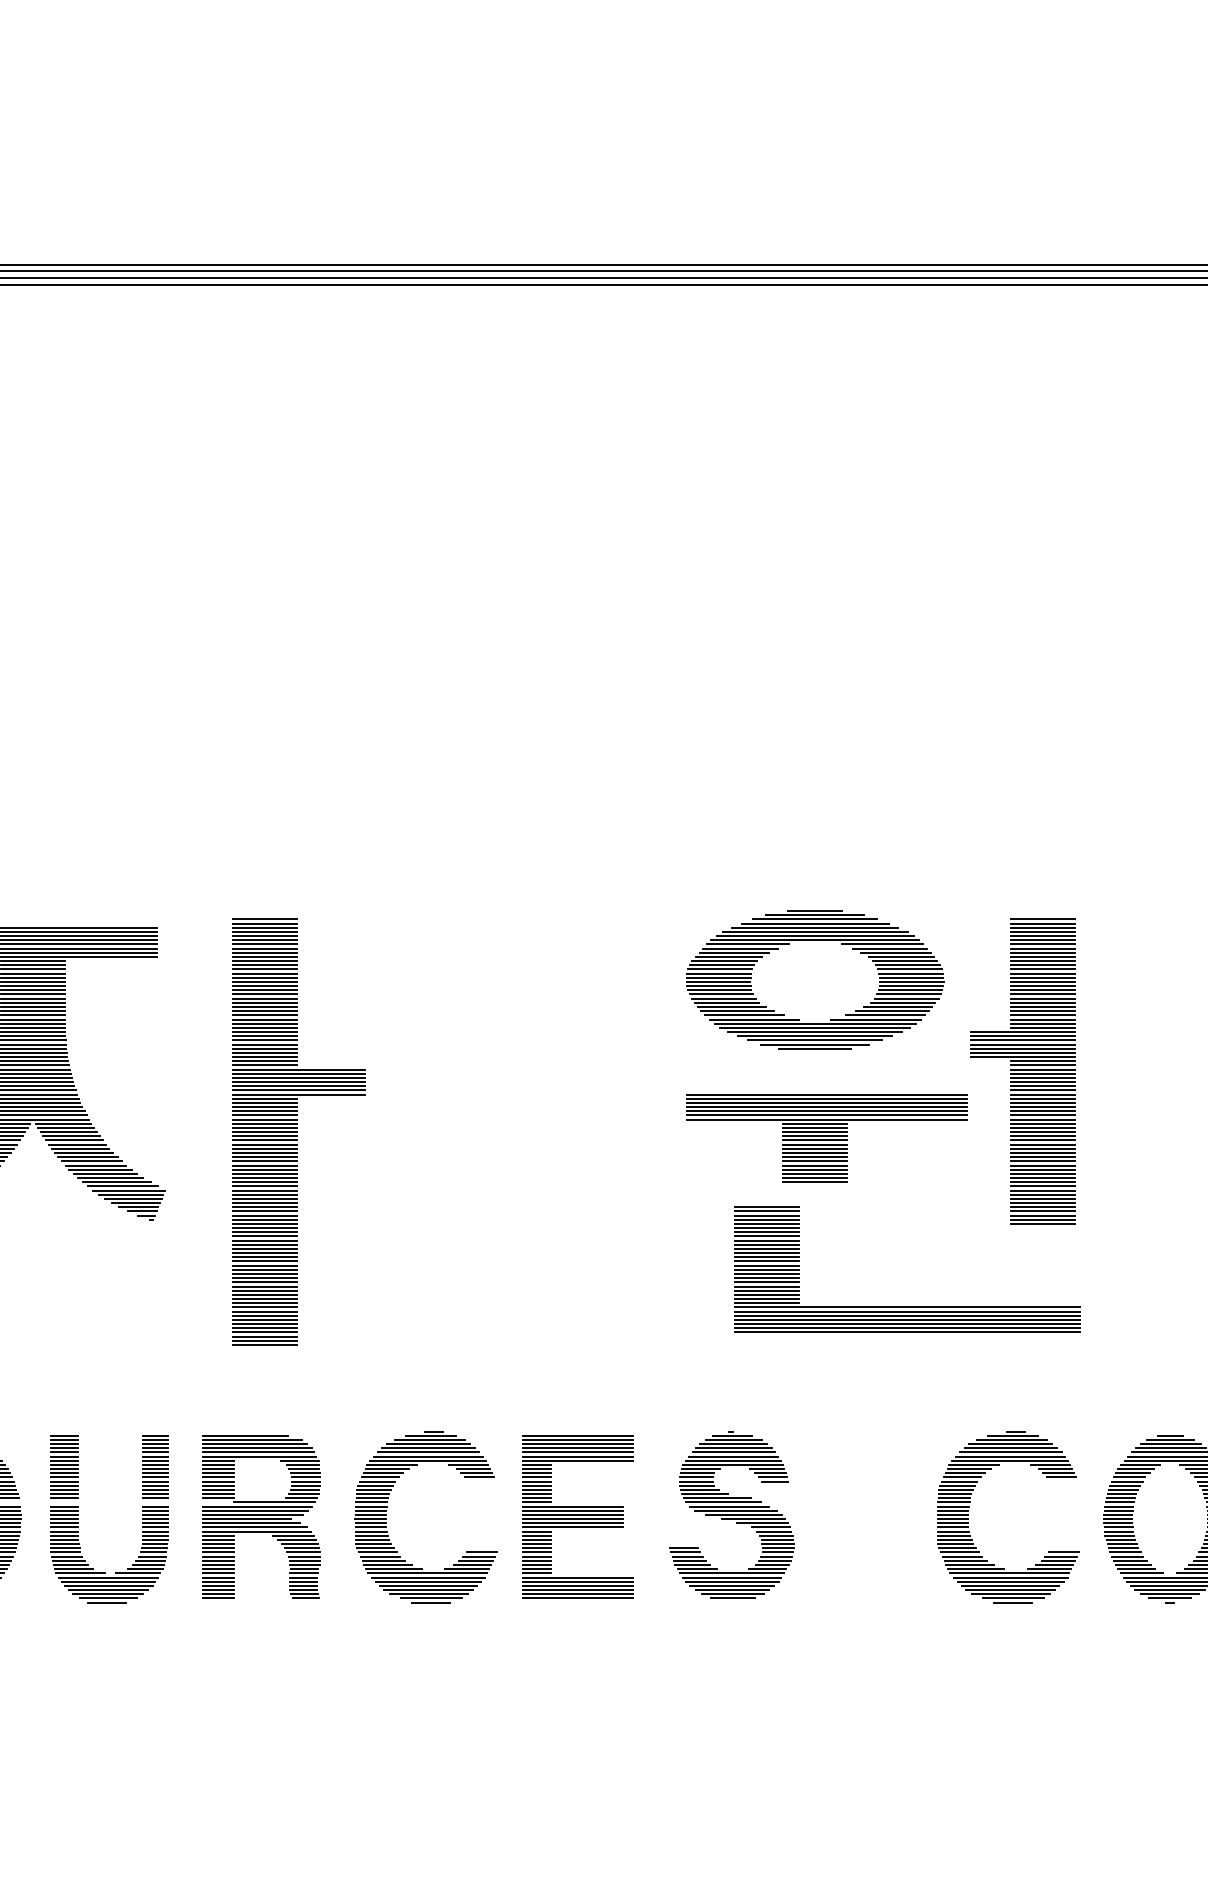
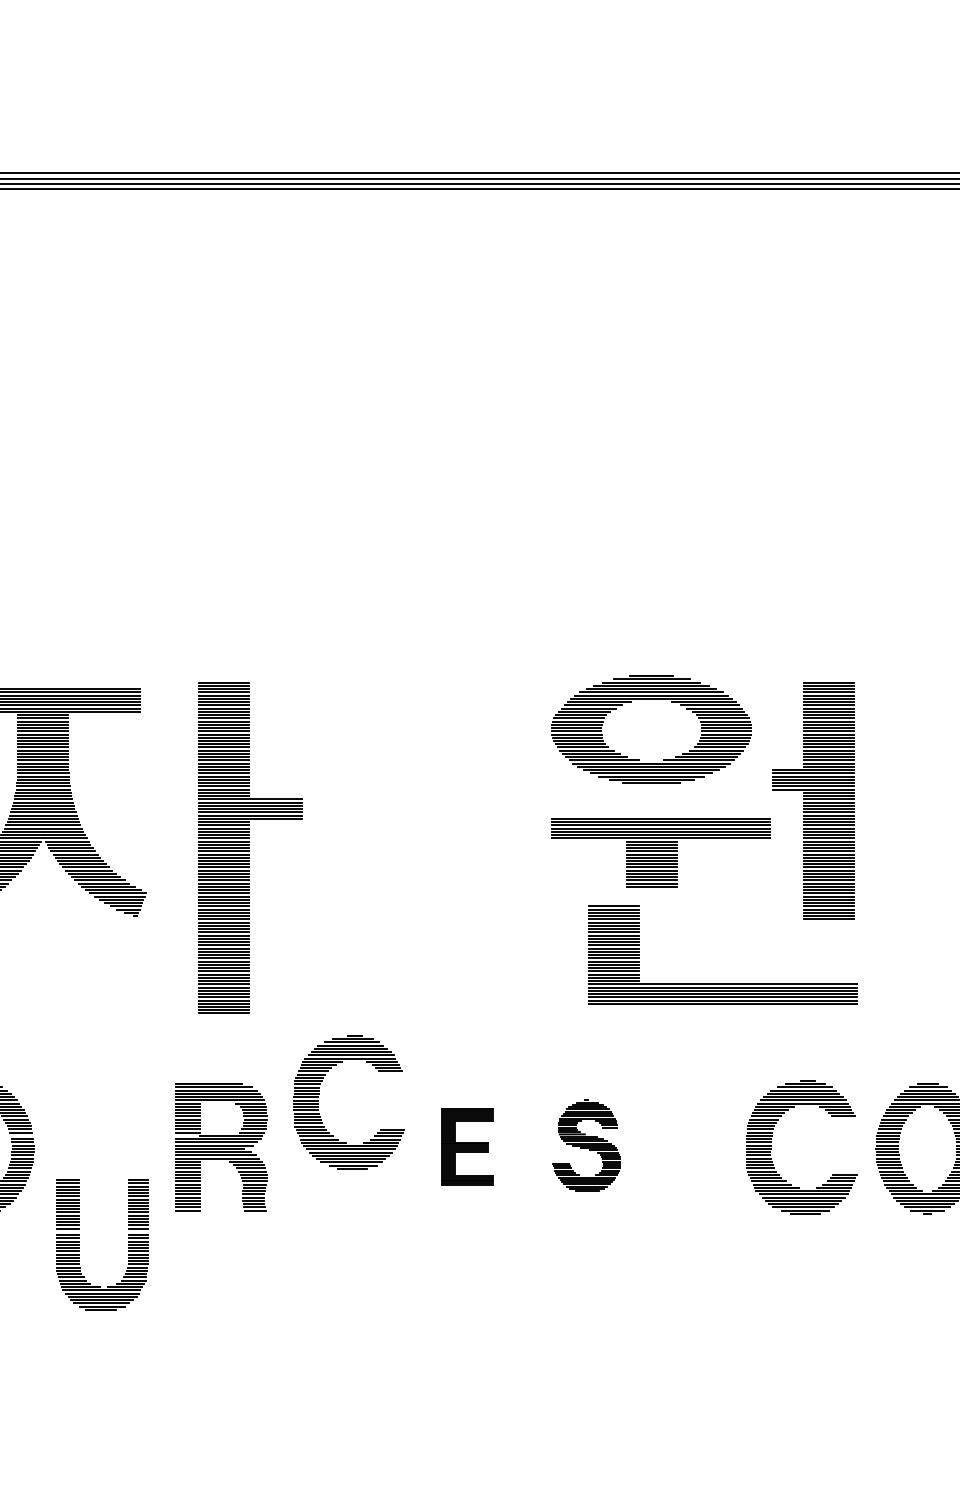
part: (731, 1514) -> (586, 1145), size x0.7
part: (386, 1515) -> (318, 1101), moved
part: (578, 1517) -> (467, 1147), size x0.6
part: (79, 1518) -> (79, 1244), moved

